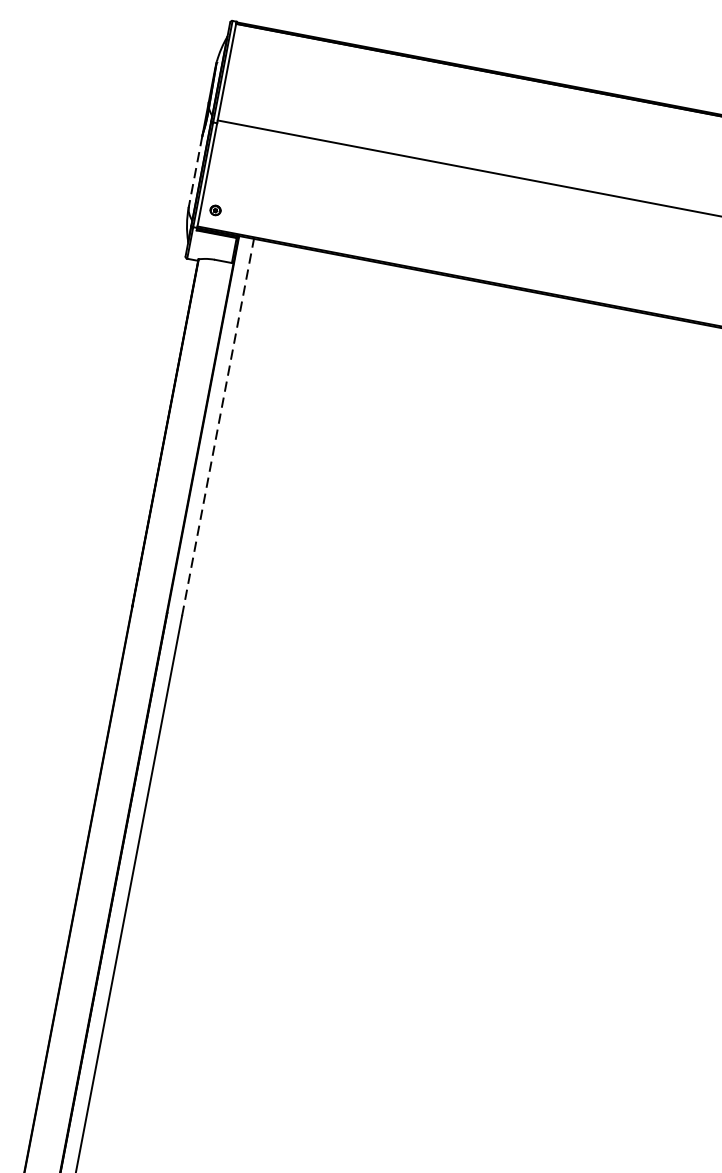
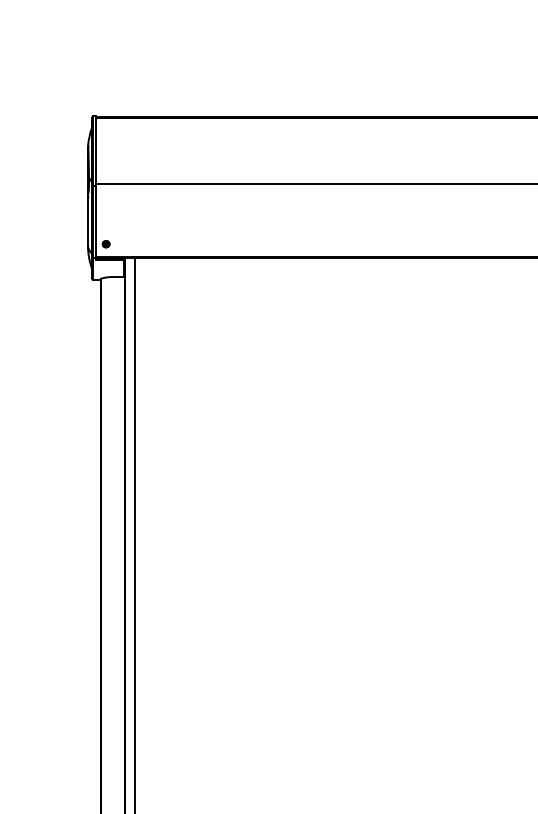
line: (194, 172) -> (87, 221), dashed -> solid
line: (218, 427) -> (135, 387), dashed -> solid

